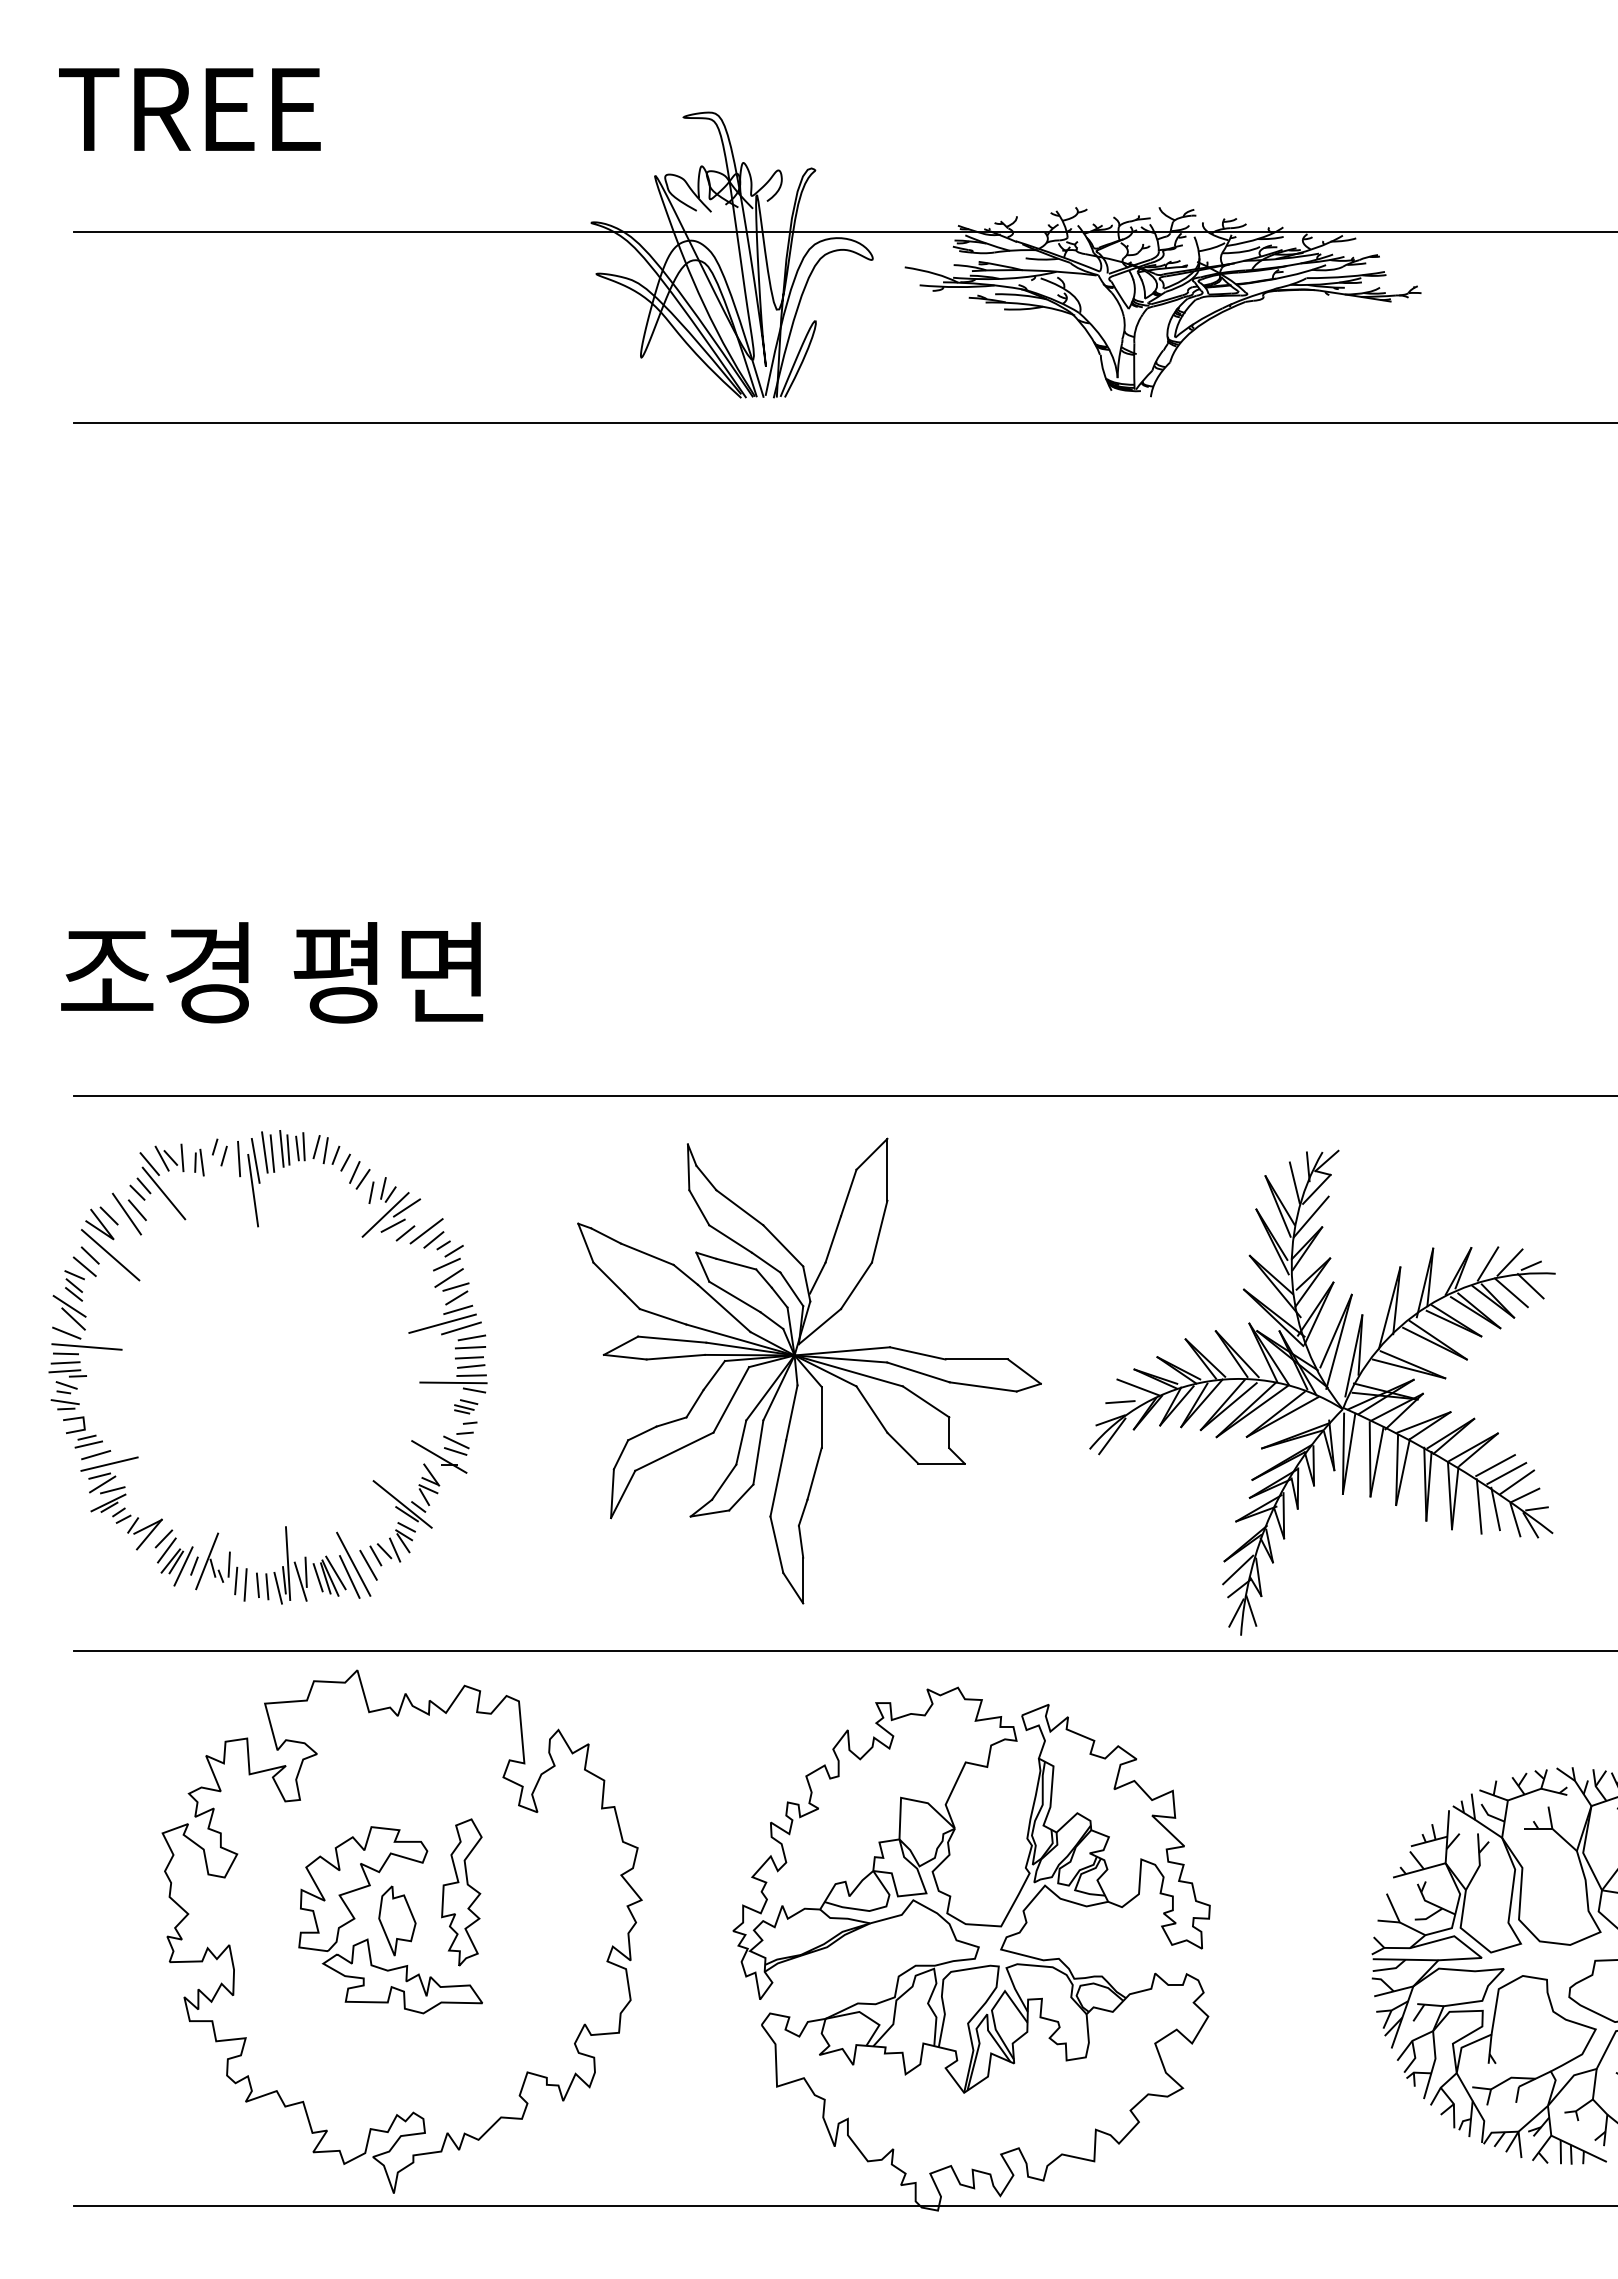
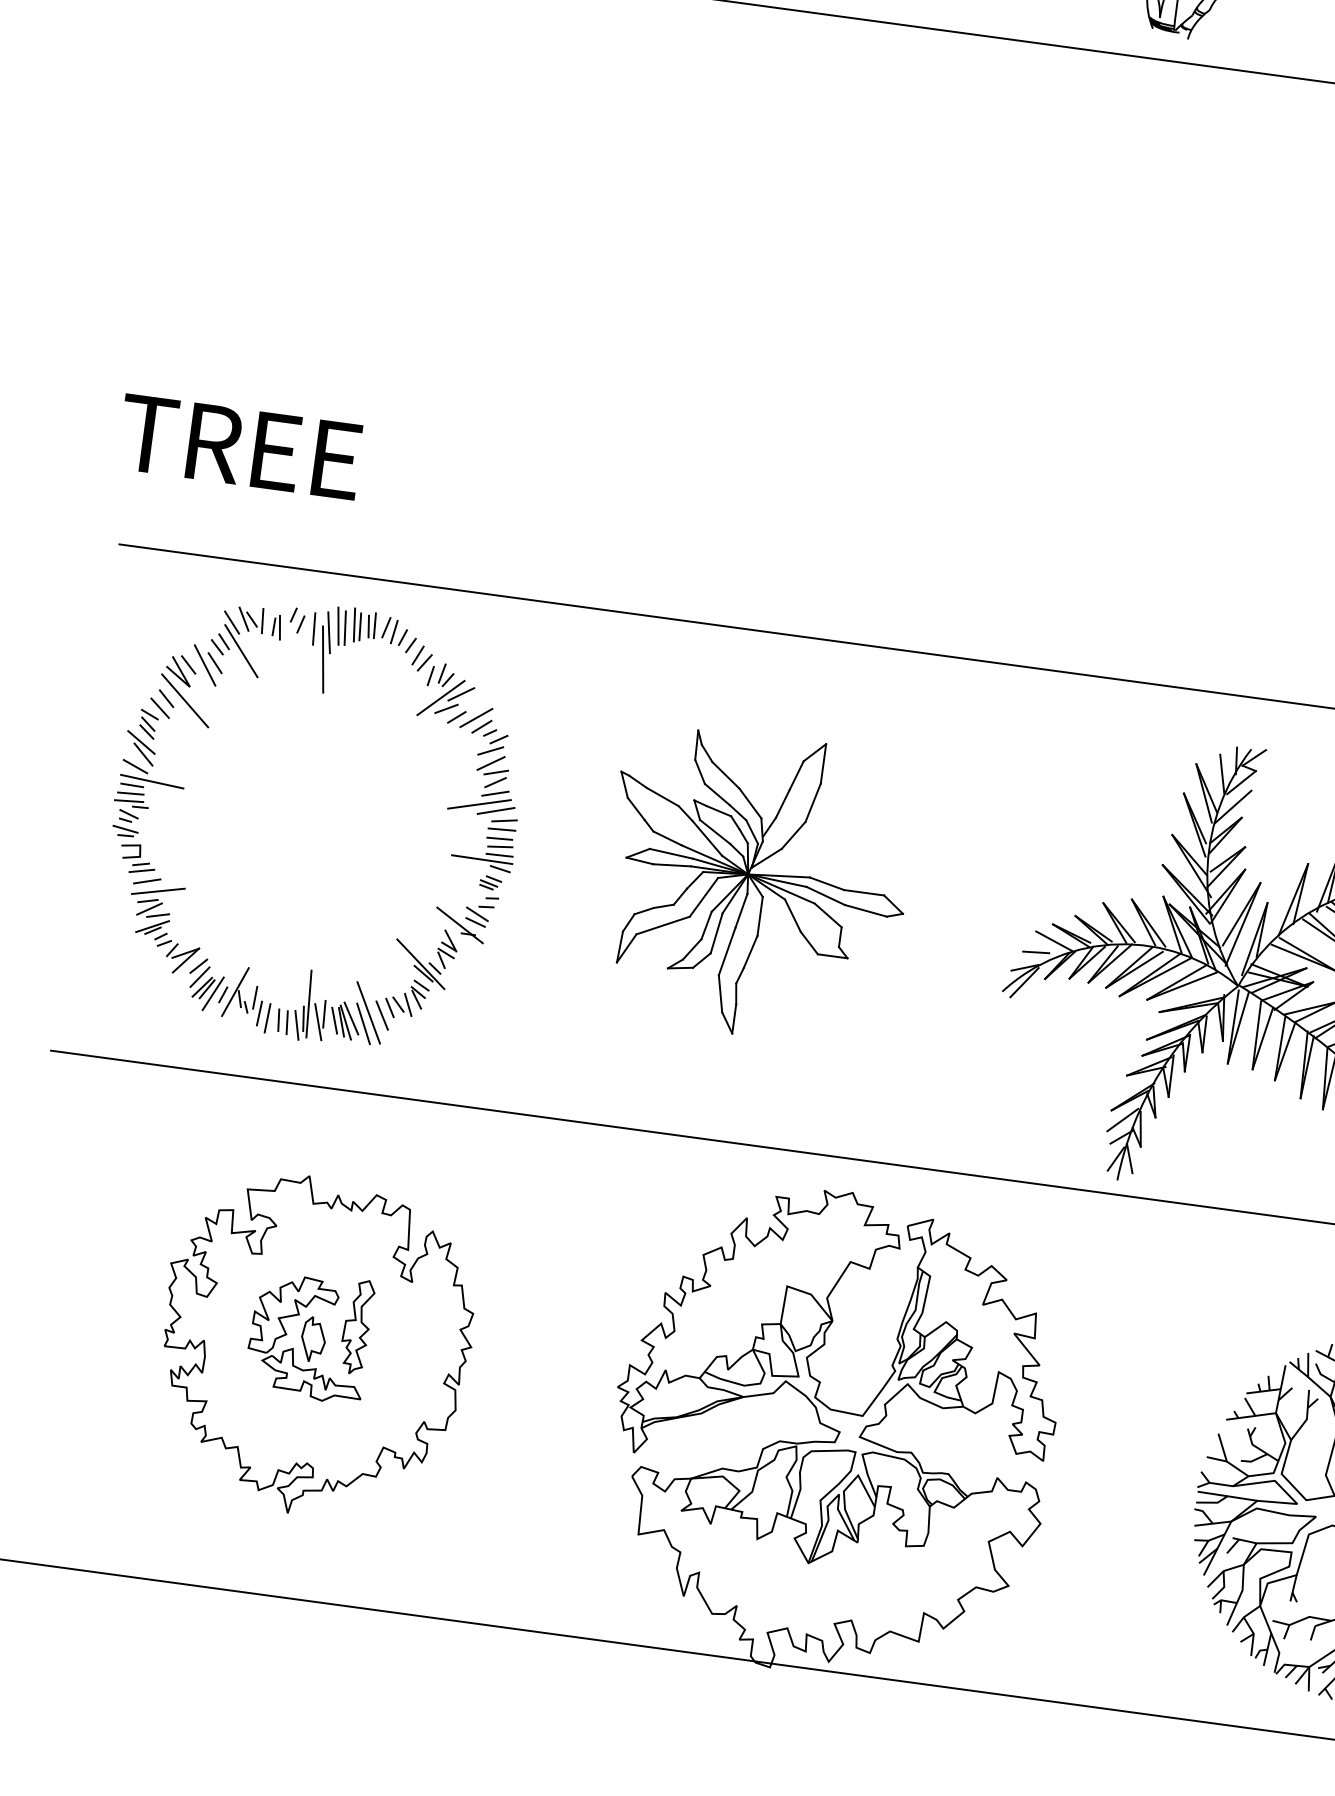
text: (271, 972) -> (314, 455), 조경 평면 -> TREE
part: (258, 1227) -> (323, 693), moved
part: (809, 1370) -> (756, 885), size x0.7
part: (401, 1931) -> (315, 1346), size x0.7

